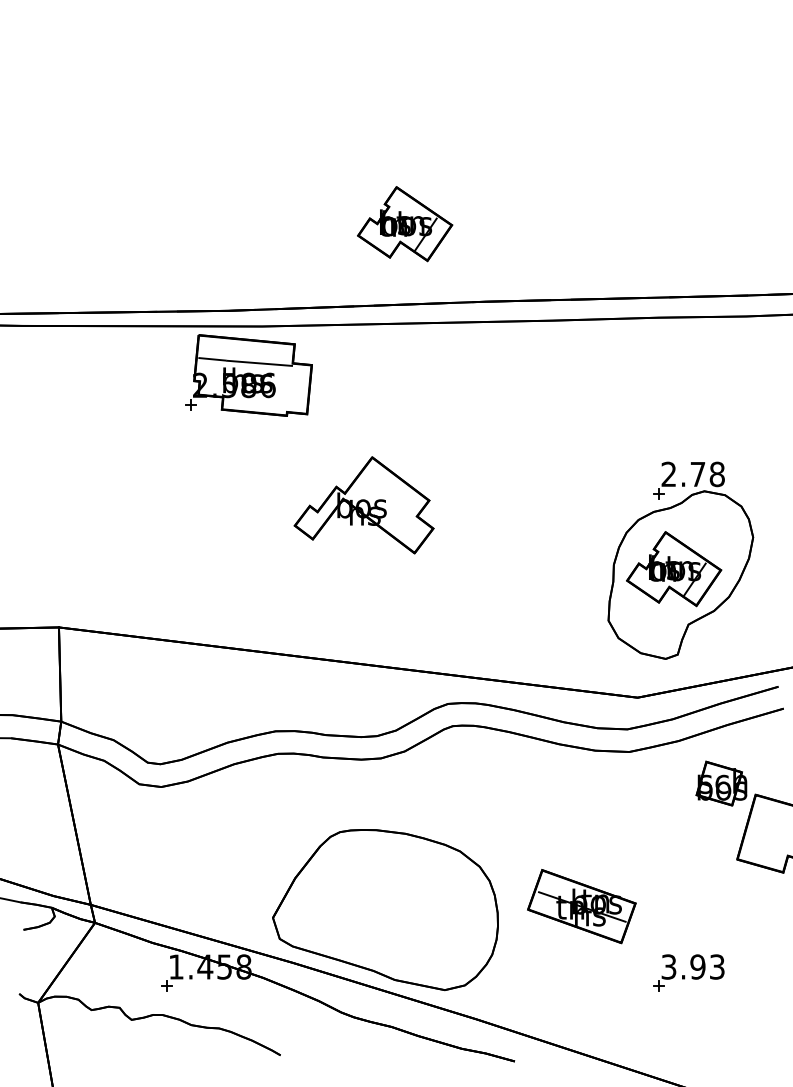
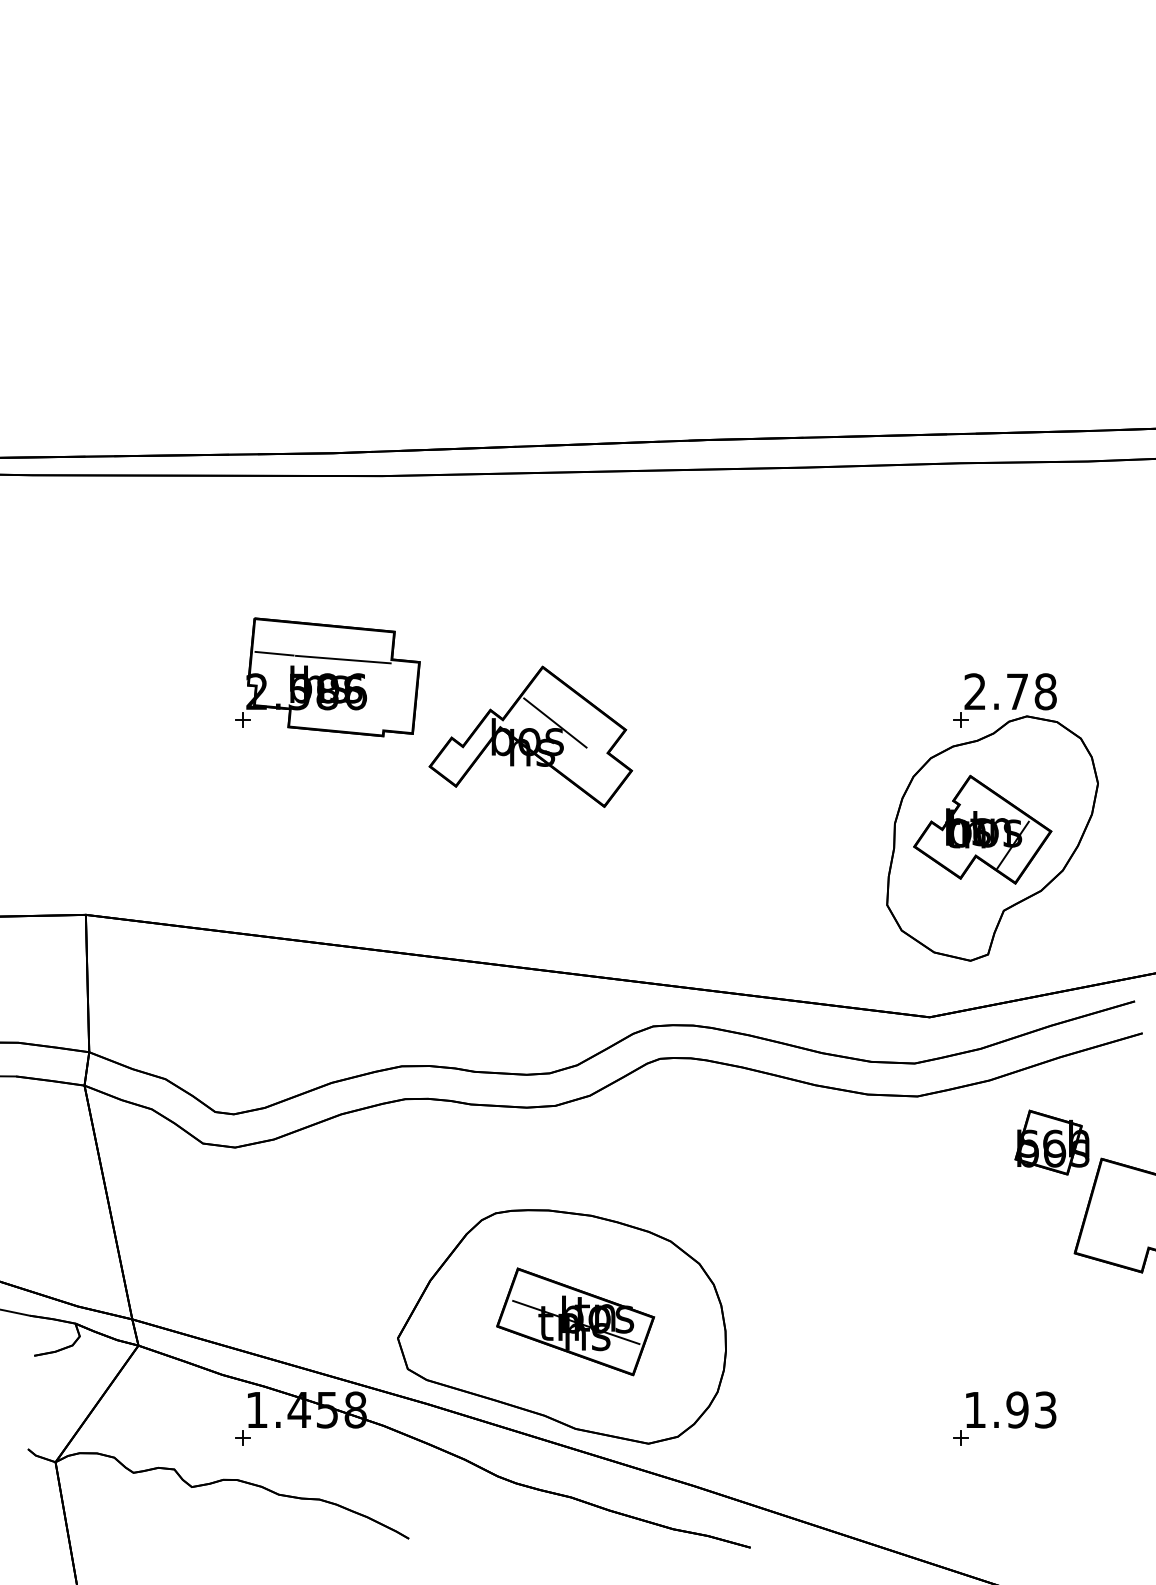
part: (405, 224) -> (591, 327), removed
part: (248, 375) -> (327, 677), moved
line: (380, 495) -> (554, 722), added
part: (581, 906) -> (575, 1321), moved
text: (668, 966) -> (974, 1409), 3.93 -> 1.93

